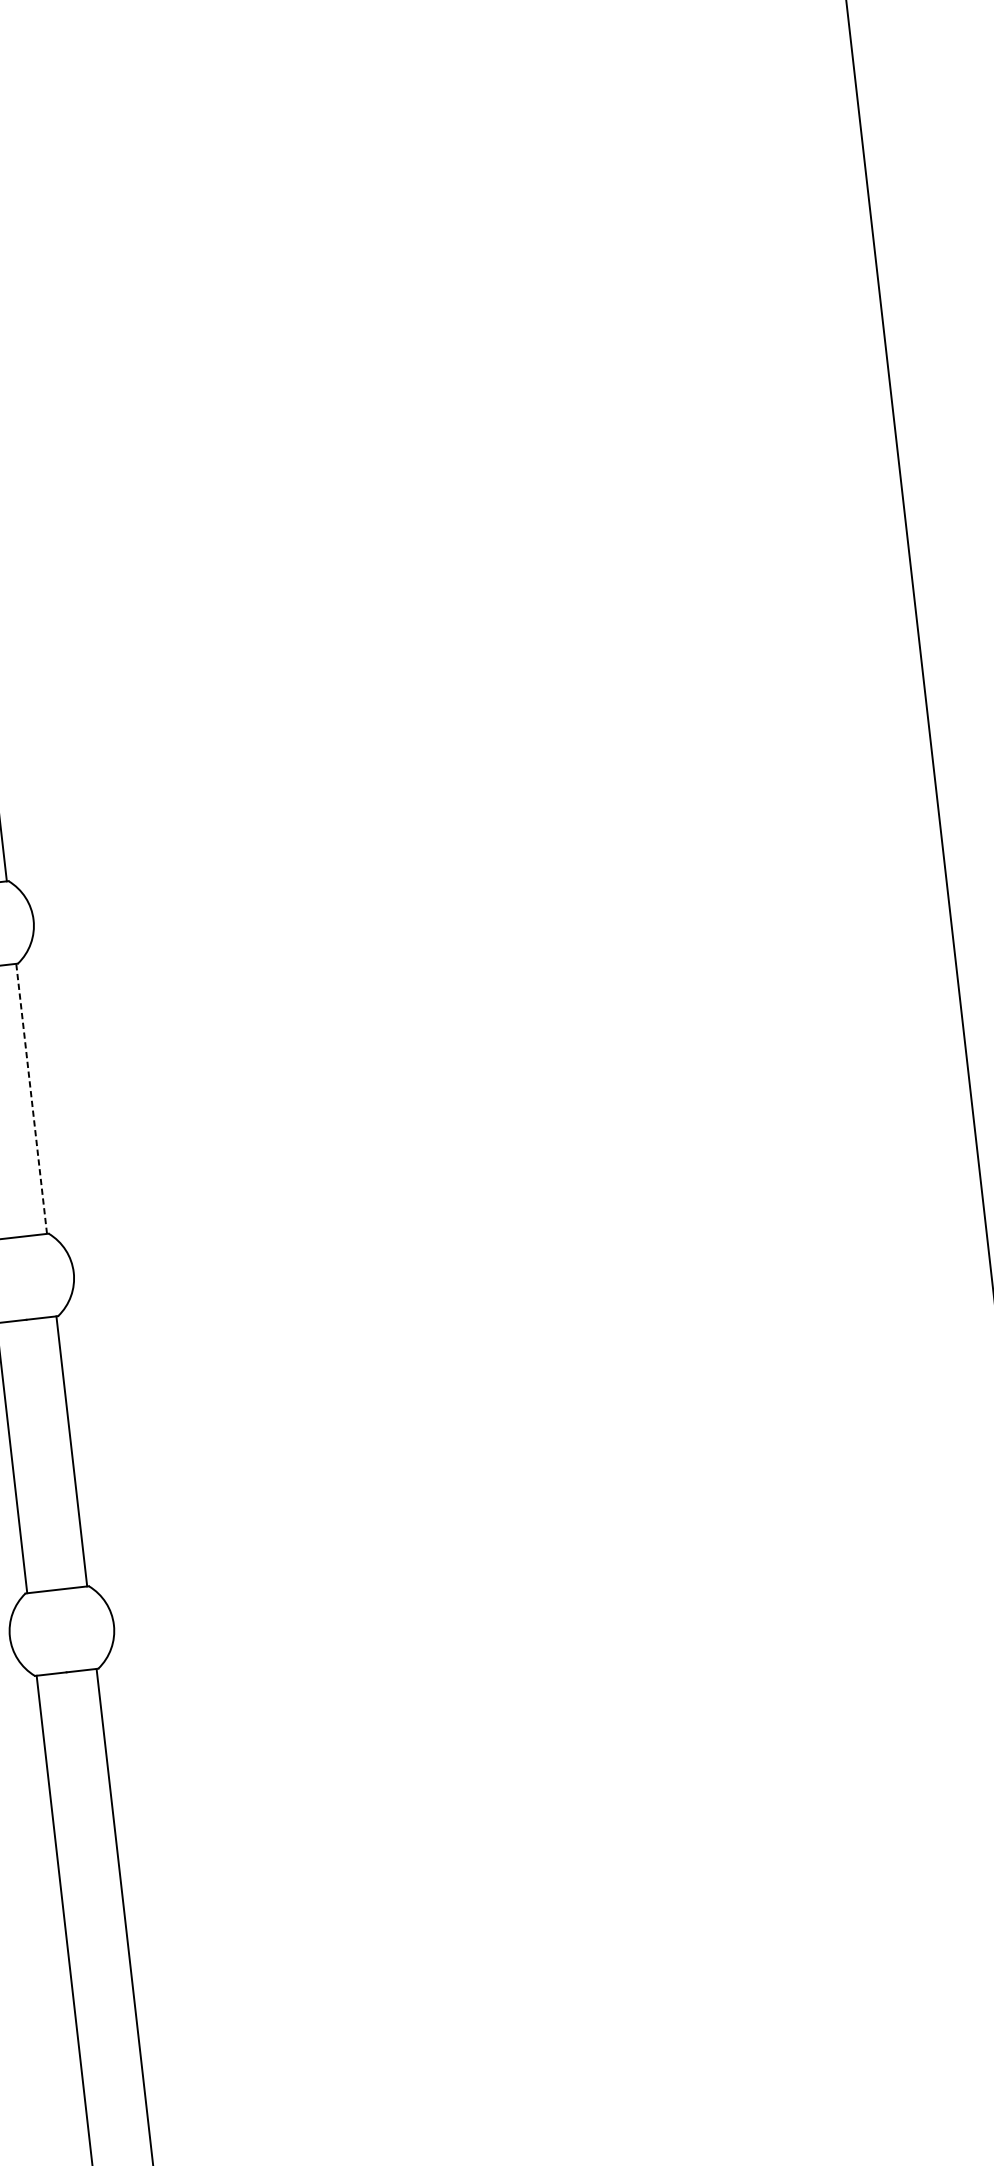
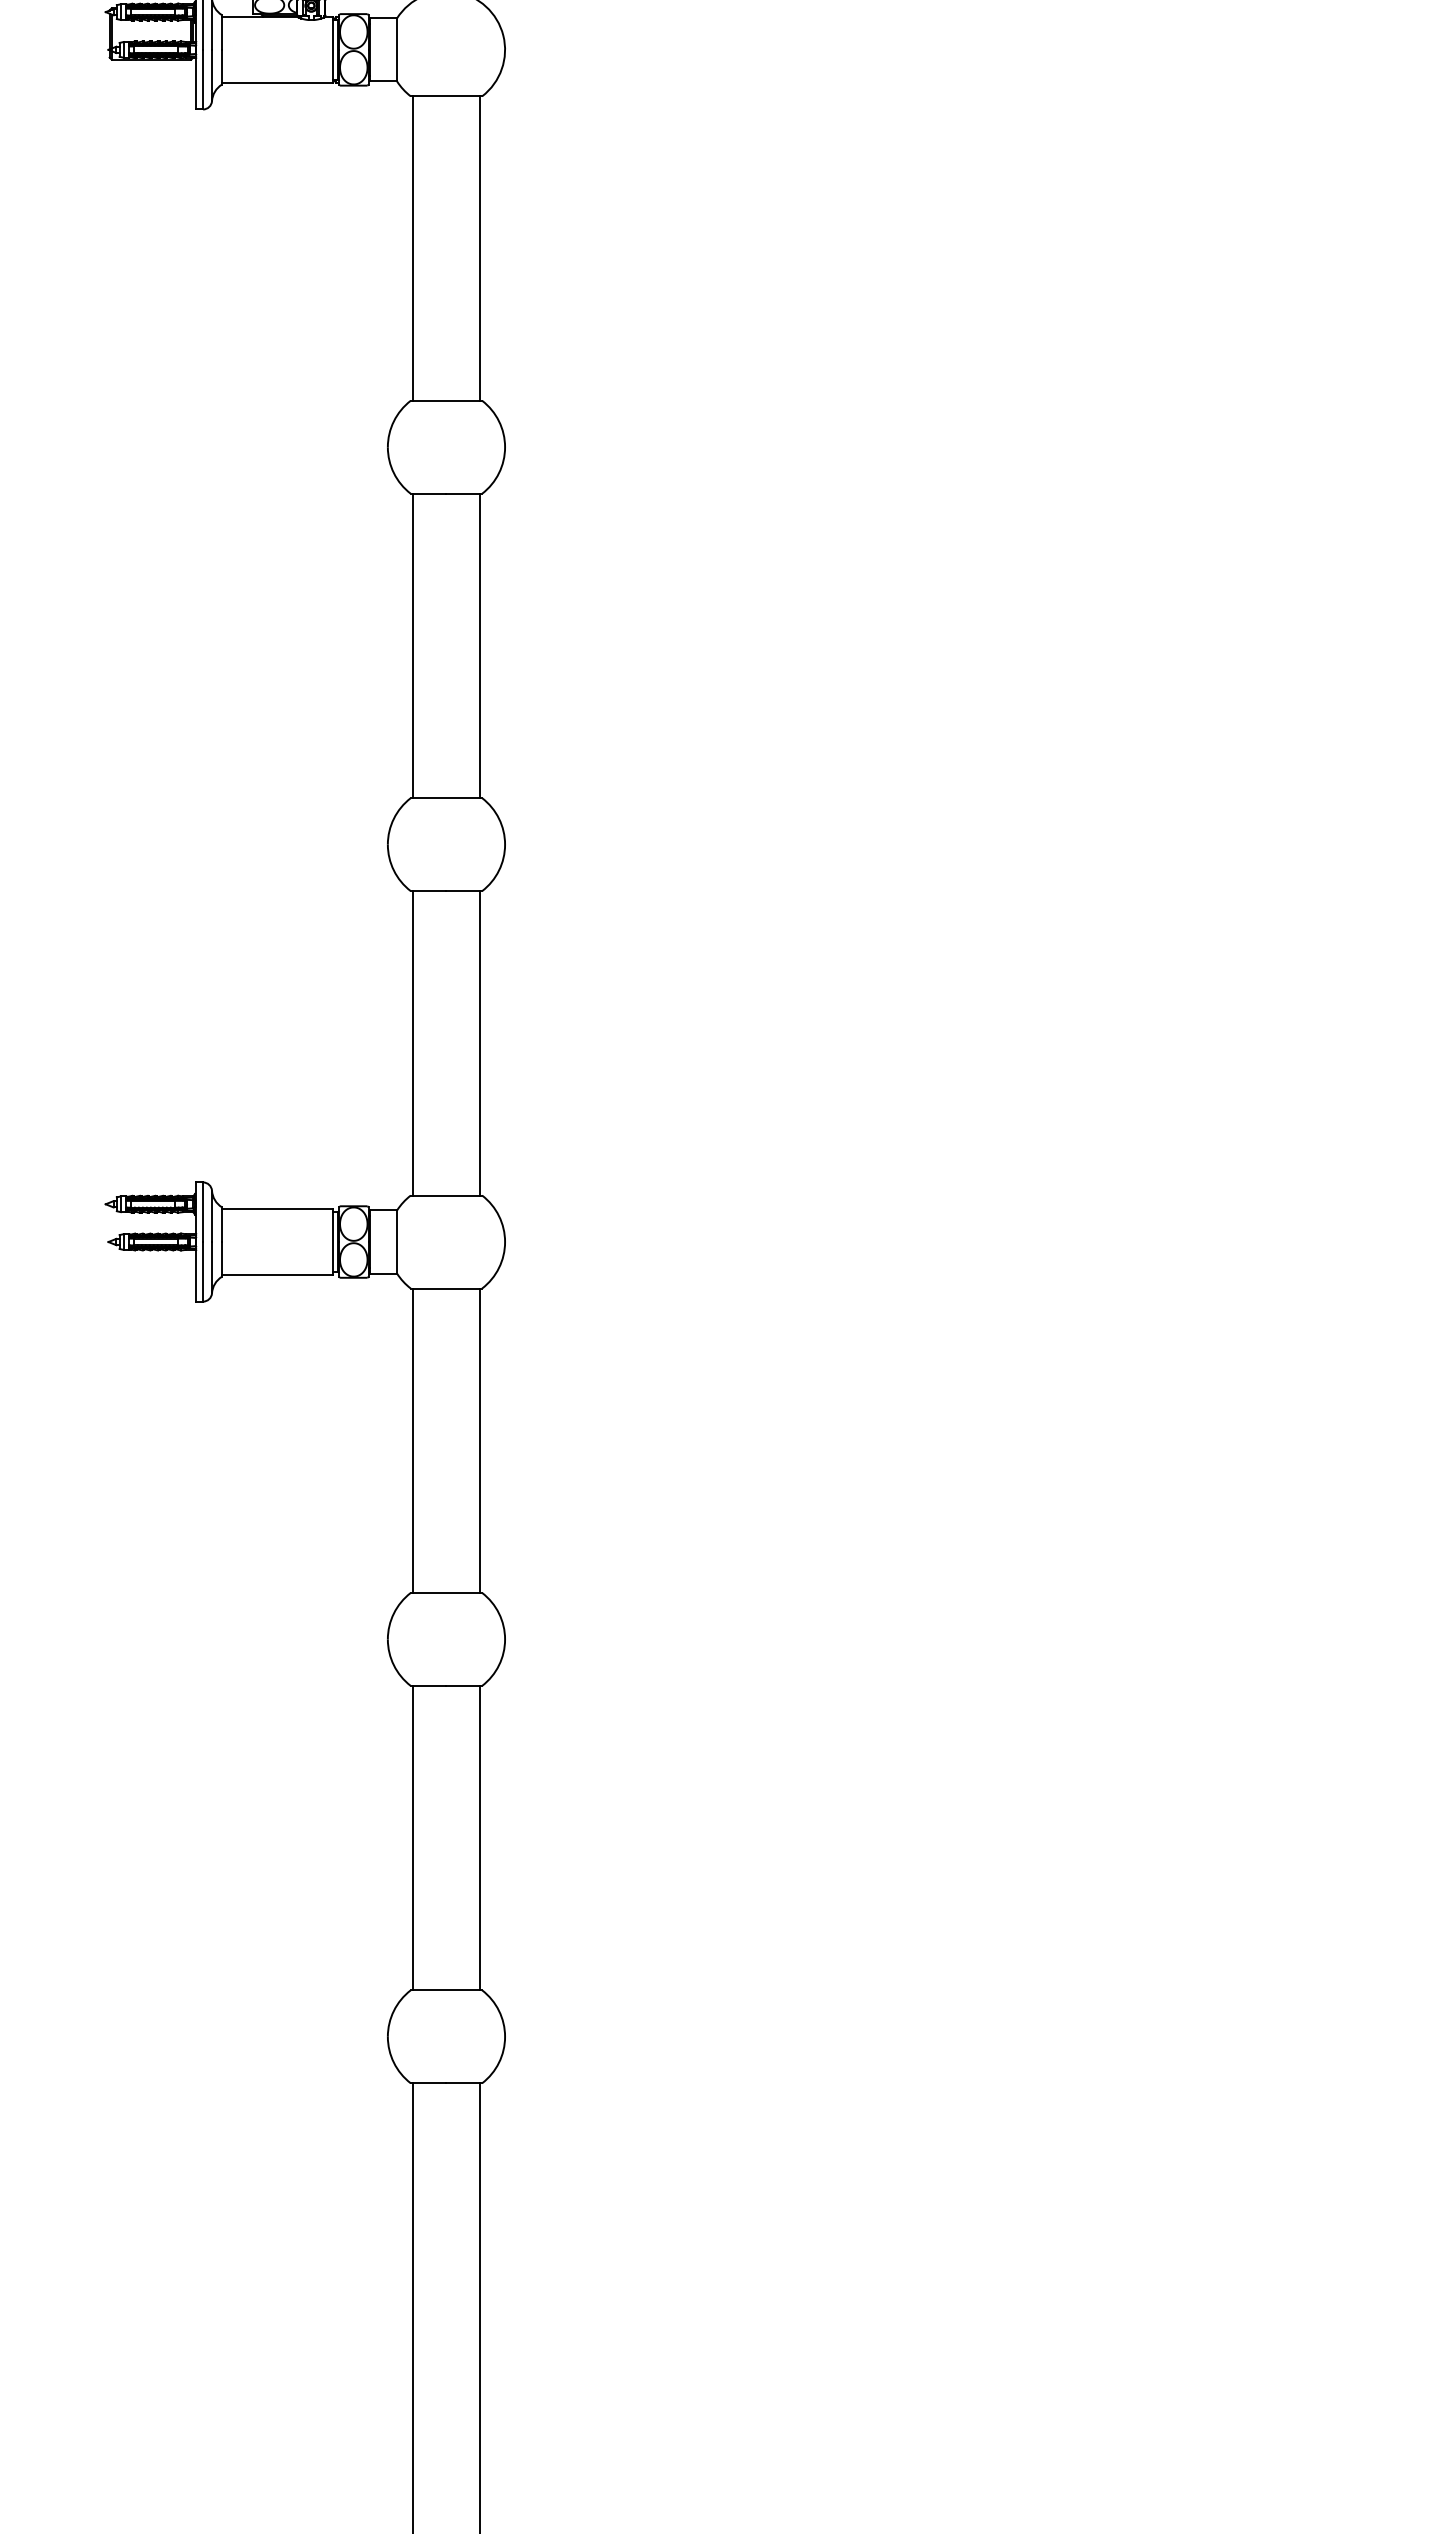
line: (31, 1098) -> (480, 1440), dashed -> solid

